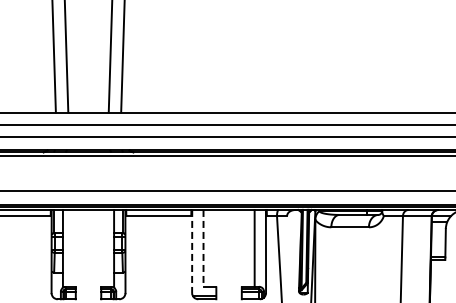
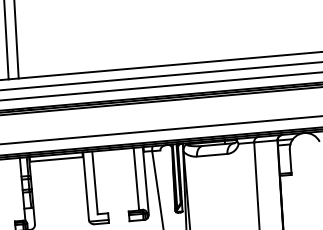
line: (203, 248) -> (94, 182), dashed -> solid
line: (192, 251) -> (86, 185), dashed -> solid

